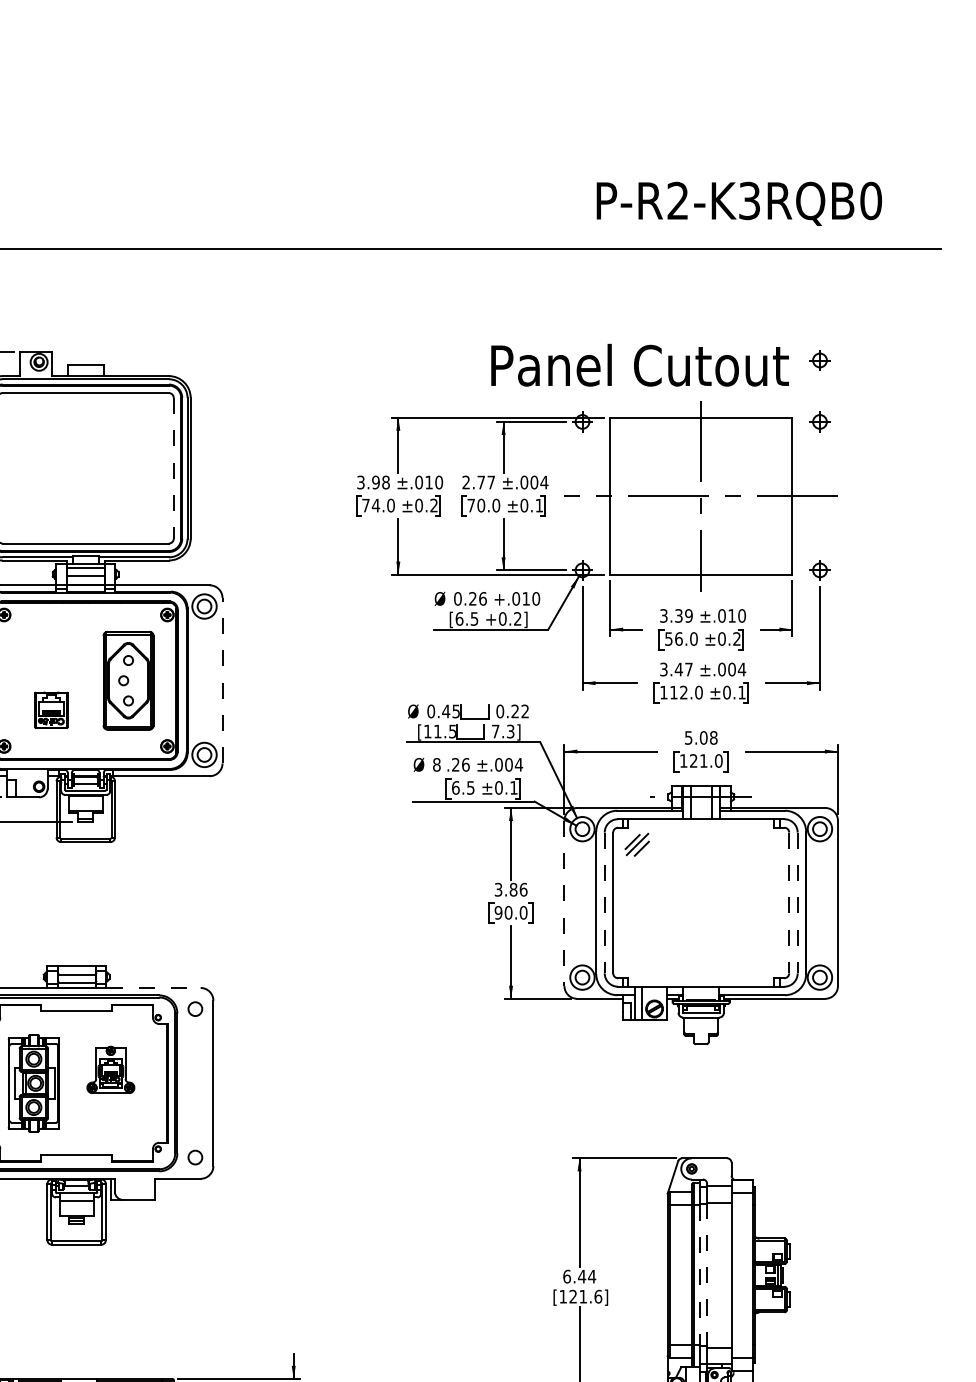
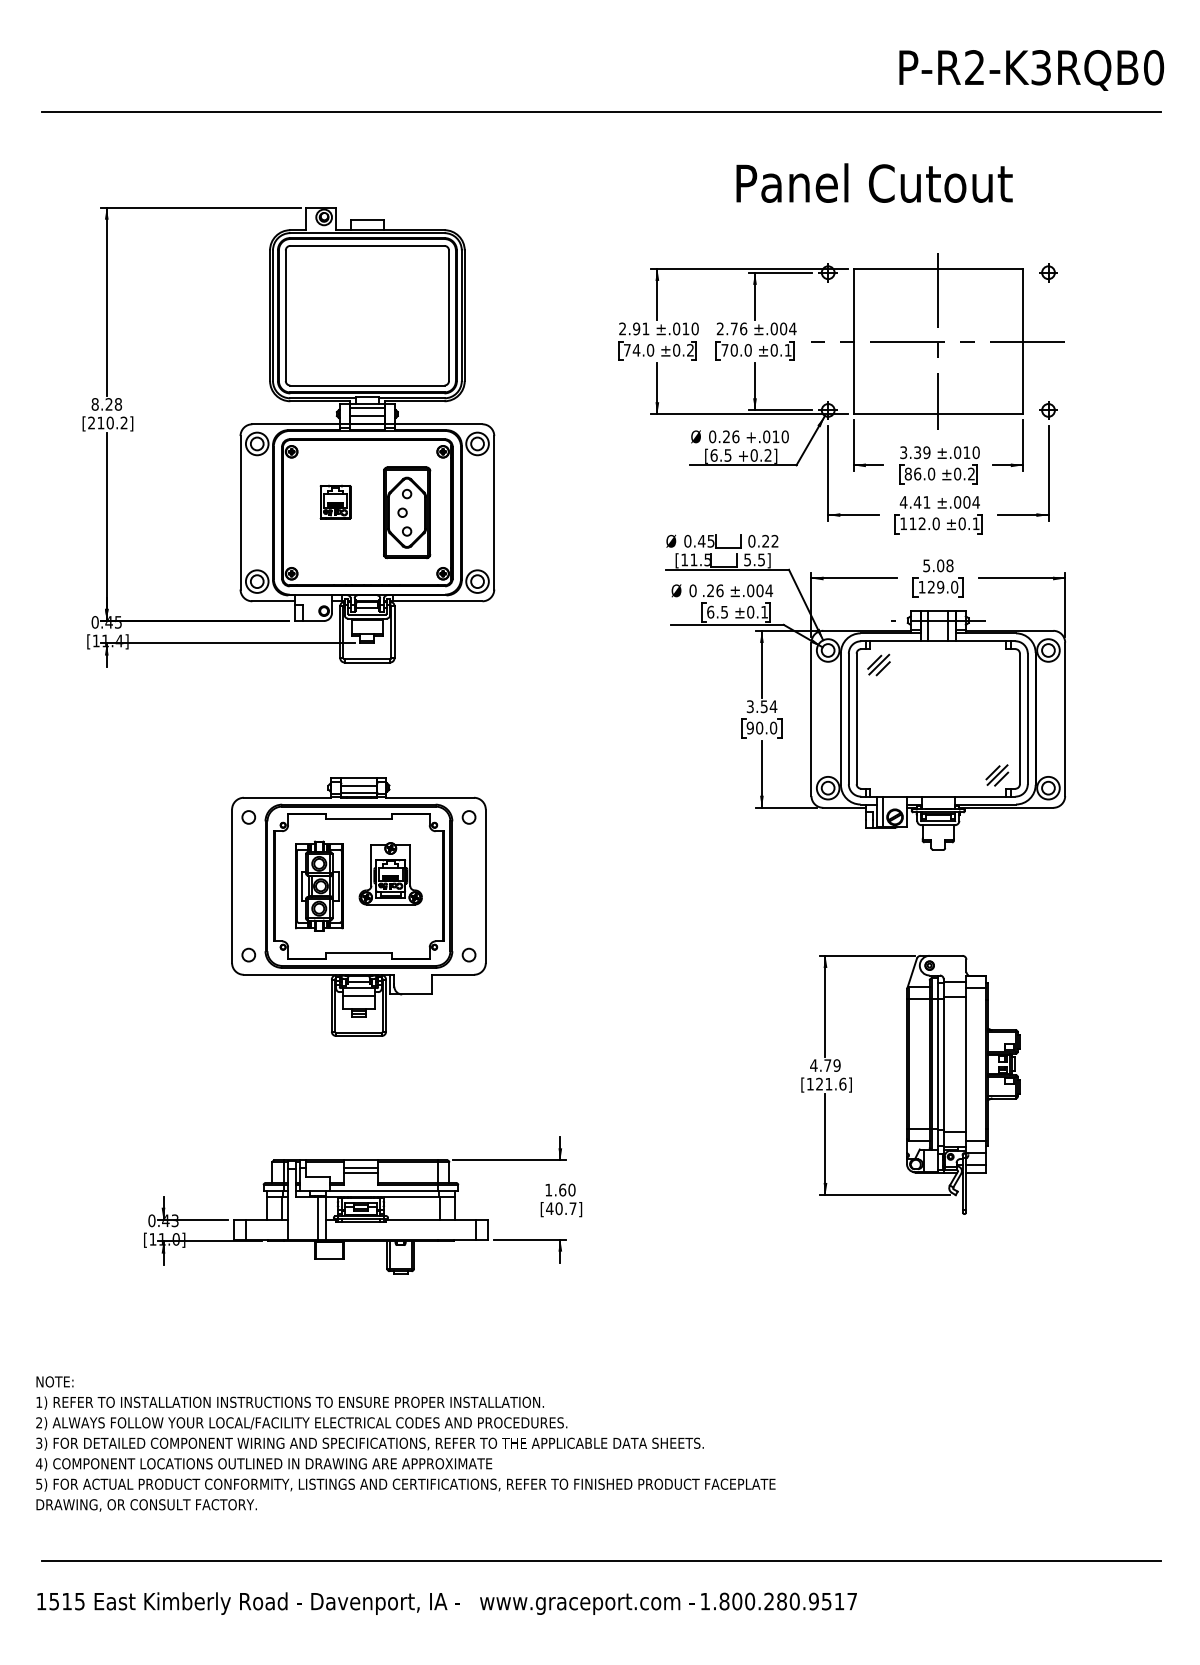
text: (739, 203) -> (1031, 70), moved
part: (819, 360) -> (1048, 215), removed
text: (639, 364) -> (874, 182), moved
line: (174, 469) -> (449, 316), dashed -> solid
text: (373, 482) -> (634, 328), 3.98 -> 2.91
text: (491, 482) -> (743, 328), 2.77 -> 2.76
text: (667, 638) -> (907, 473), 56.0 -> 86.0
text: (675, 669) -> (914, 502), 3.47 -> 4.41
line: (222, 680) -> (494, 512), dashed -> solid
part: (51, 709) -> (335, 501), moved
text: (503, 731) -> (754, 559), 7.3] -> 5.5]
text: (703, 760) -> (940, 586), 121.0 -> 129.0
text: (436, 764) -> (692, 590), 8 -> 0
text: (518, 889) -> (768, 706), 3.86 -> 3.54
line: (564, 903) -> (811, 719), dashed -> solid
line: (604, 903) -> (848, 719), dashed -> solid
line: (788, 903) -> (1019, 719), dashed -> solid
line: (797, 903) -> (1027, 719), dashed -> solid
part: (765, 963) -> (997, 775), added
line: (153, 987) -> (430, 797), dashed -> solid
part: (110, 1069) -> (390, 873), size x1.43
line: (706, 1274) -> (943, 1063), dashed -> solid
line: (700, 1275) -> (937, 1064), dashed -> solid
text: (579, 1276) -> (825, 1065), 6.44 -> 4.79

